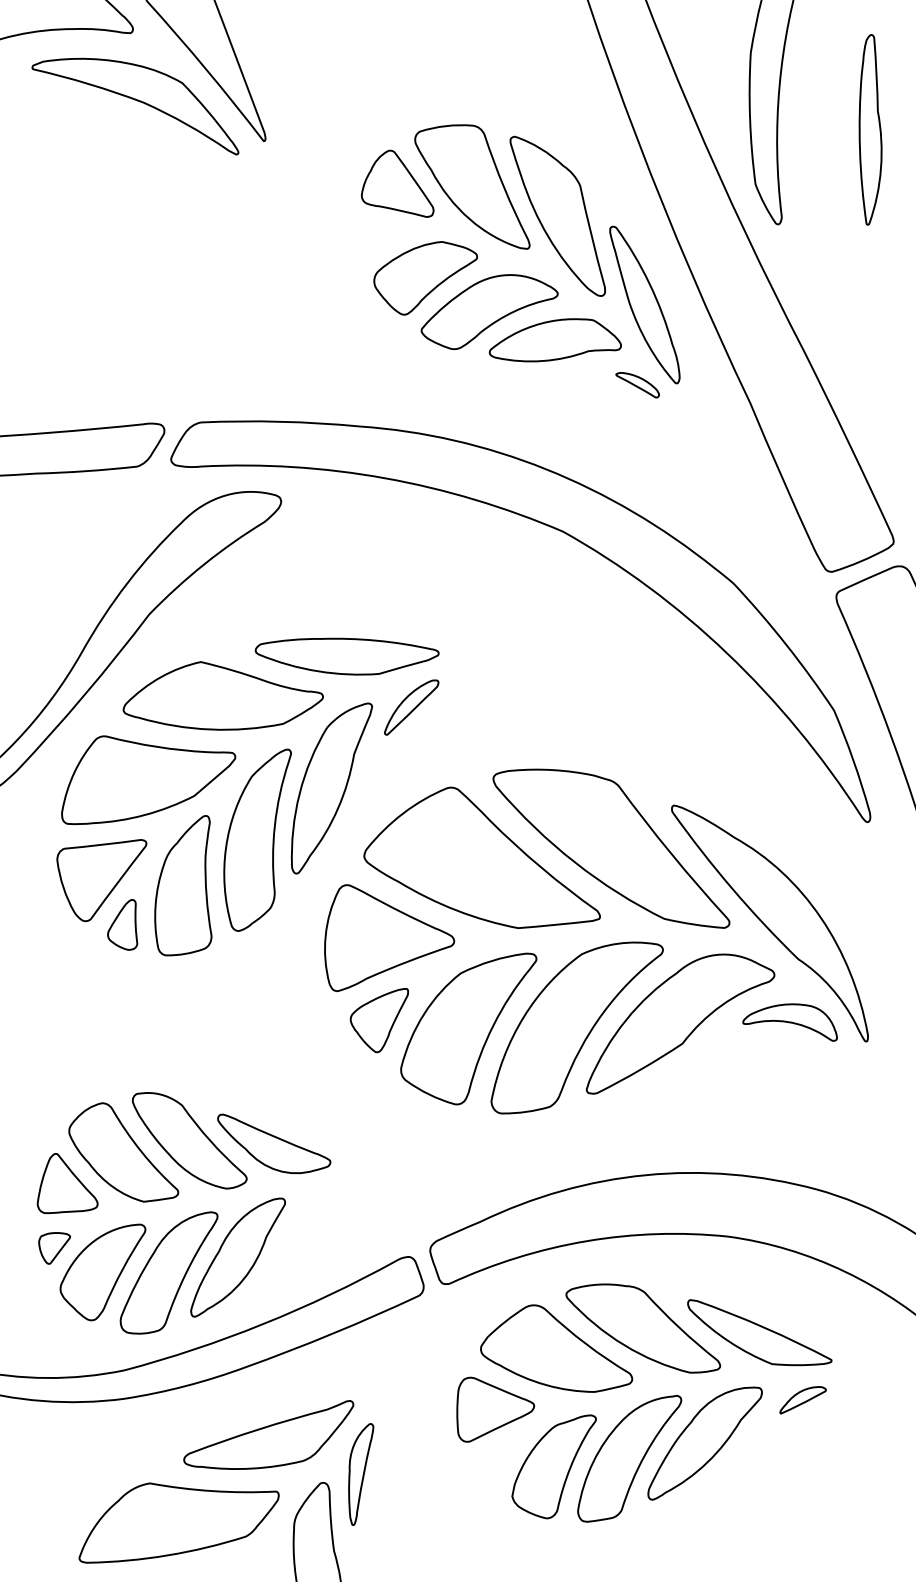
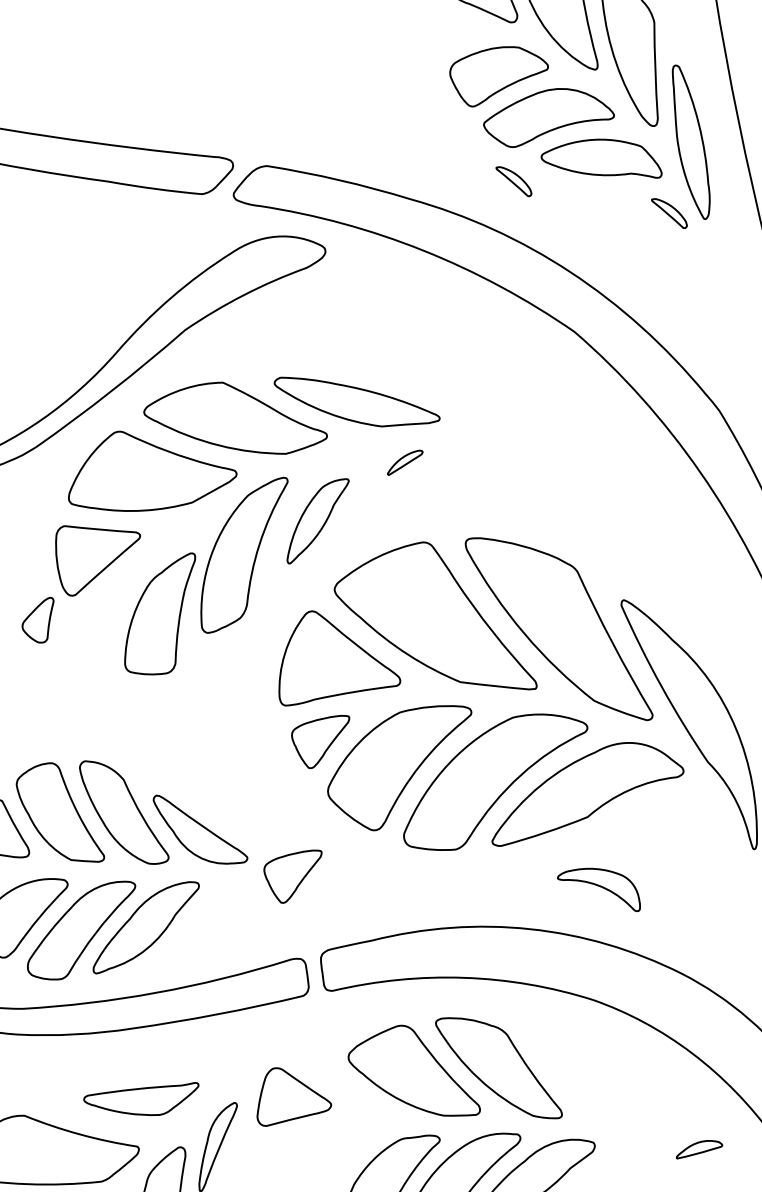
part: (465, 385) -> (513, 181), added
part: (411, 707) -> (405, 462), size x0.6
part: (331, 788) -> (317, 521), size x0.6
part: (183, 885) -> (159, 612), moved
part: (122, 924) -> (37, 618), moved
part: (789, 1022) -> (599, 886), moved
part: (378, 1169) -> (289, 874), added
part: (759, 1332) -> (603, 1092), removed
part: (802, 1400) -> (699, 1150), moved
part: (495, 1409) -> (295, 1101), moved
part: (268, 1434) -> (140, 1093), size x0.7

